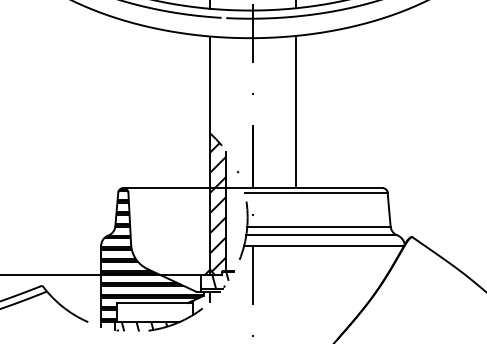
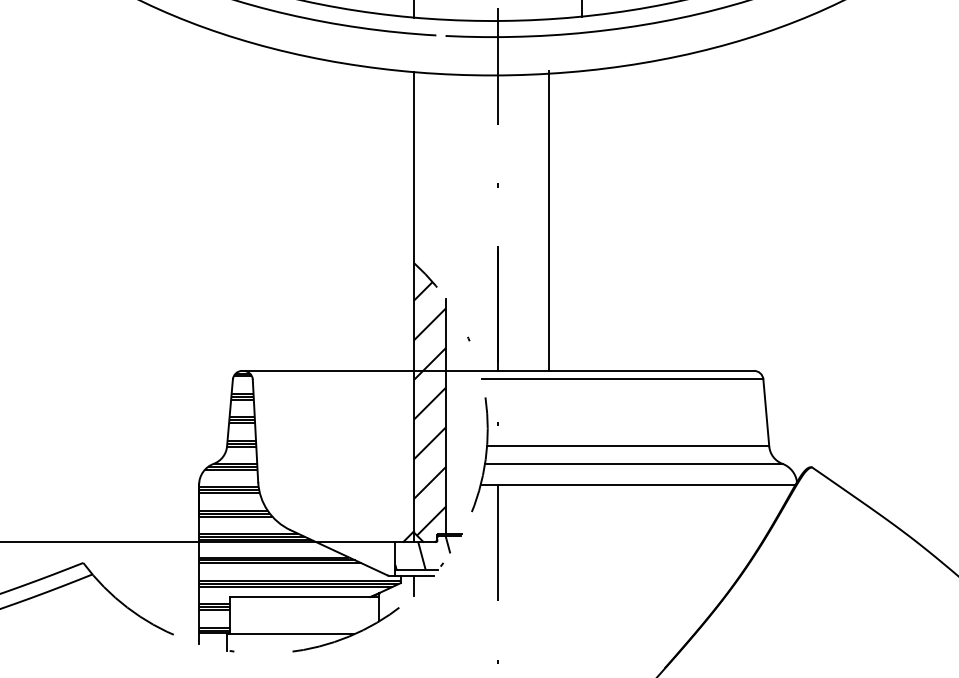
line: (295, 111) -> (548, 219), moved
hatch: (144, 326) -> (284, 643), removed

